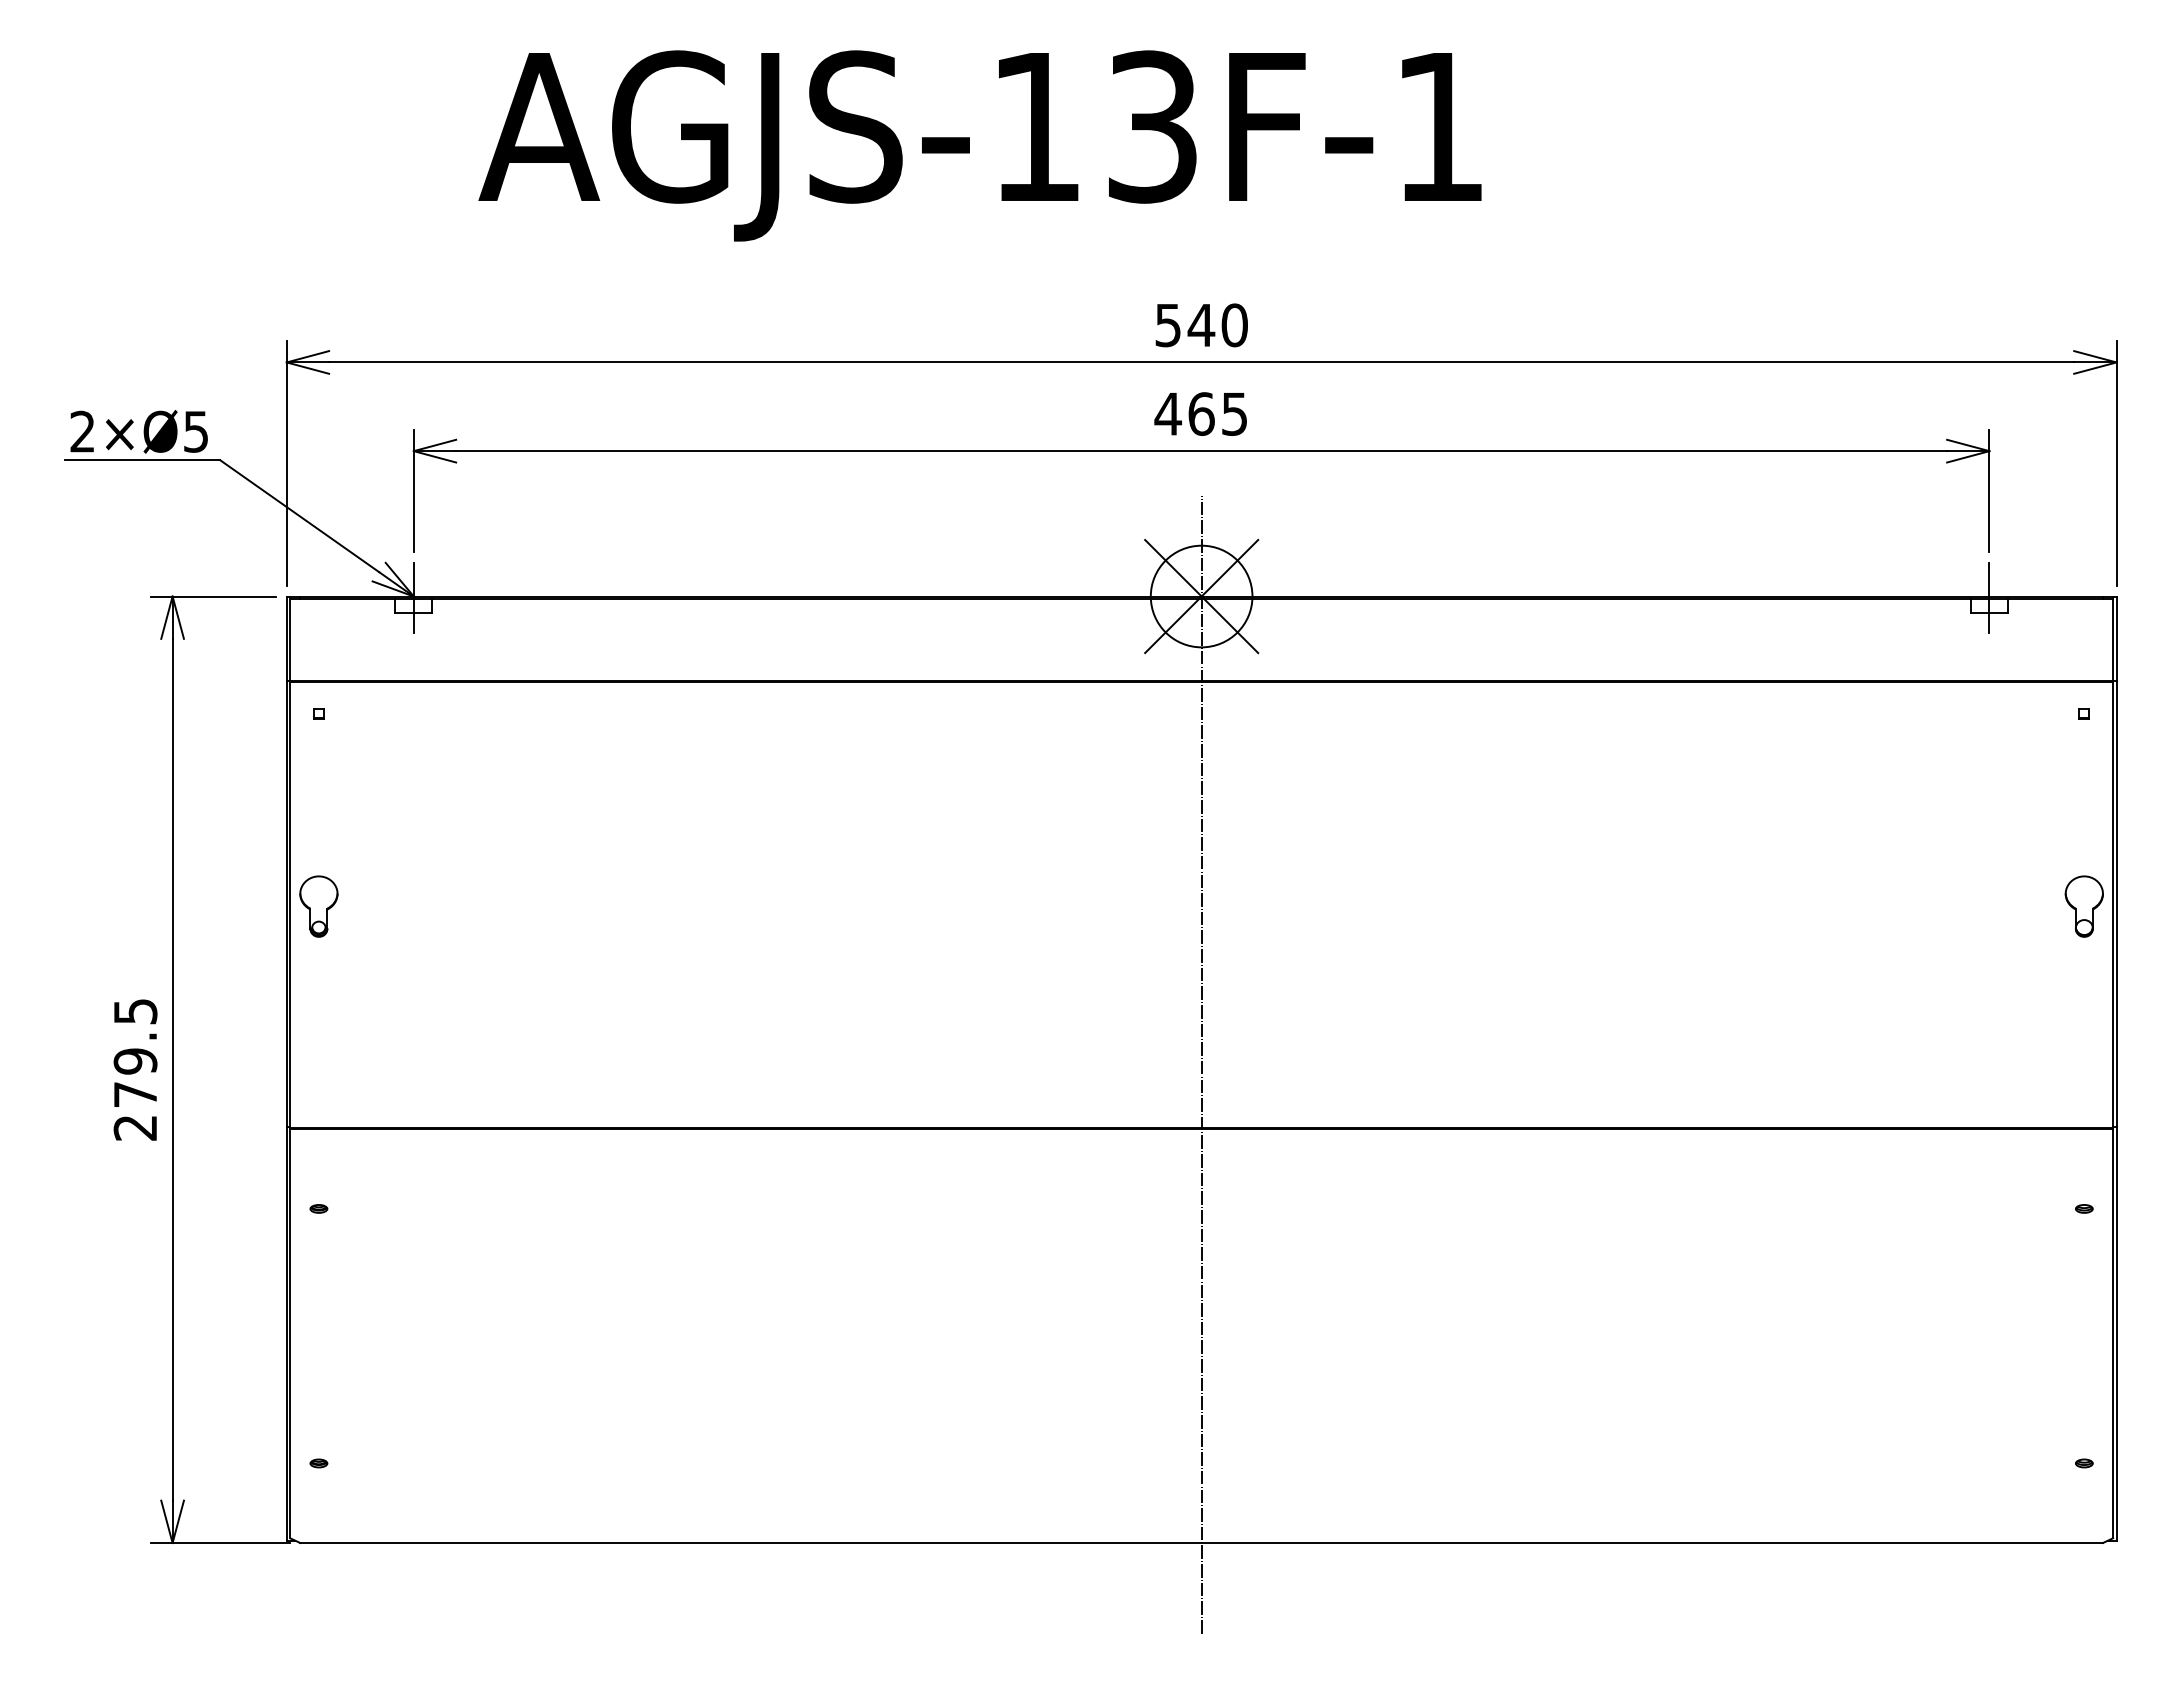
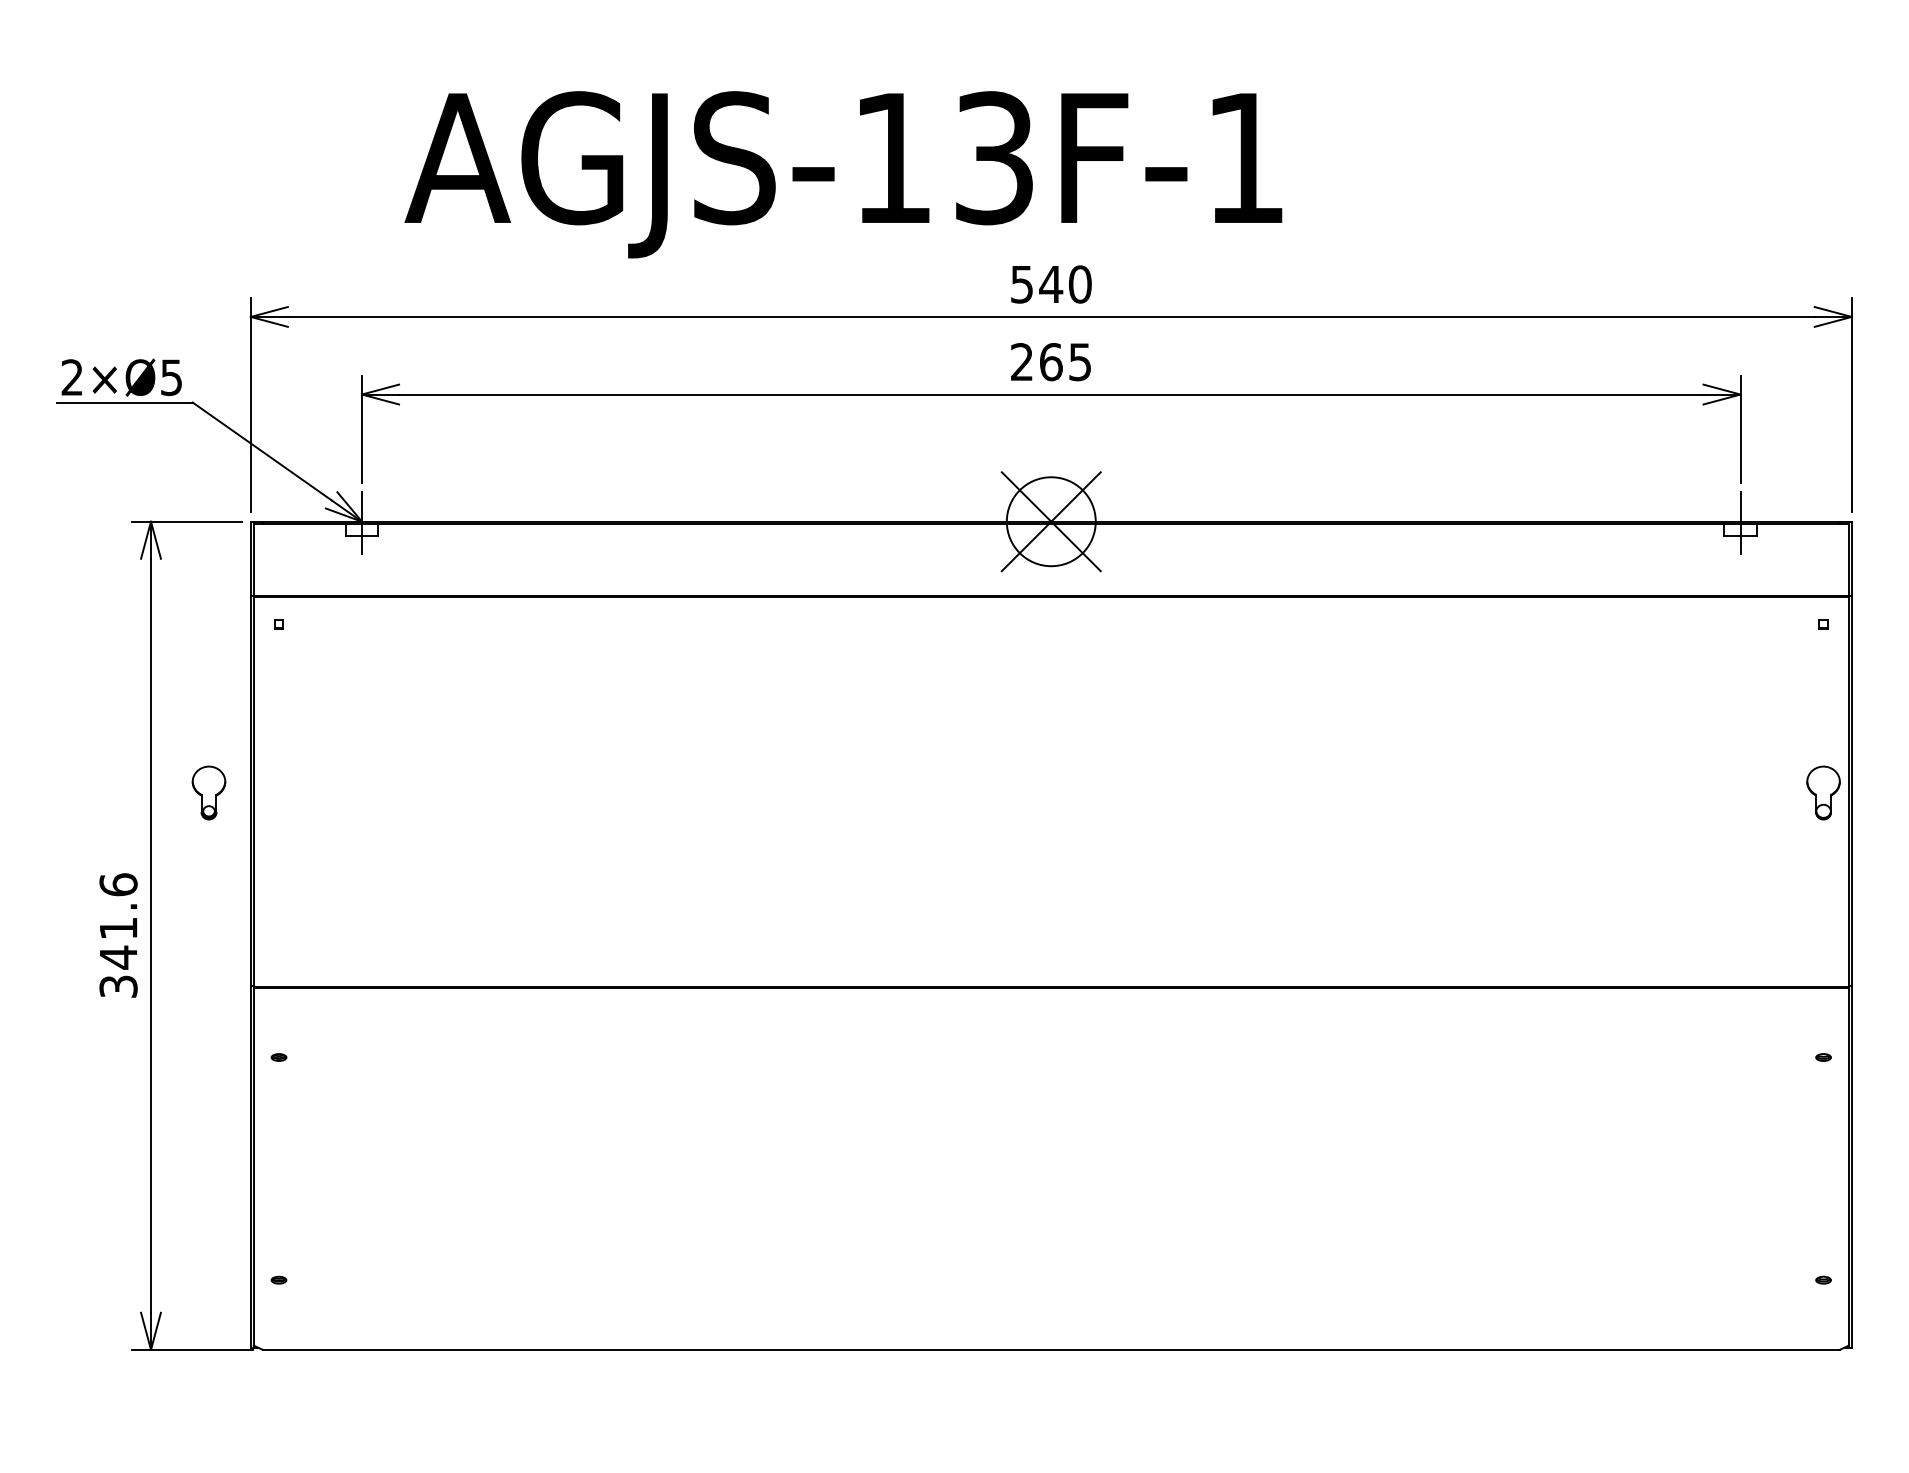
text: (979, 145) -> (842, 174), moved
text: (1168, 413) -> (1022, 361), 465 -> 265
part: (318, 906) -> (208, 792), moved
line: (1201, 1064) -> (1051, 931), removed
text: (135, 1069) -> (118, 935), 279.5 -> 341.6

